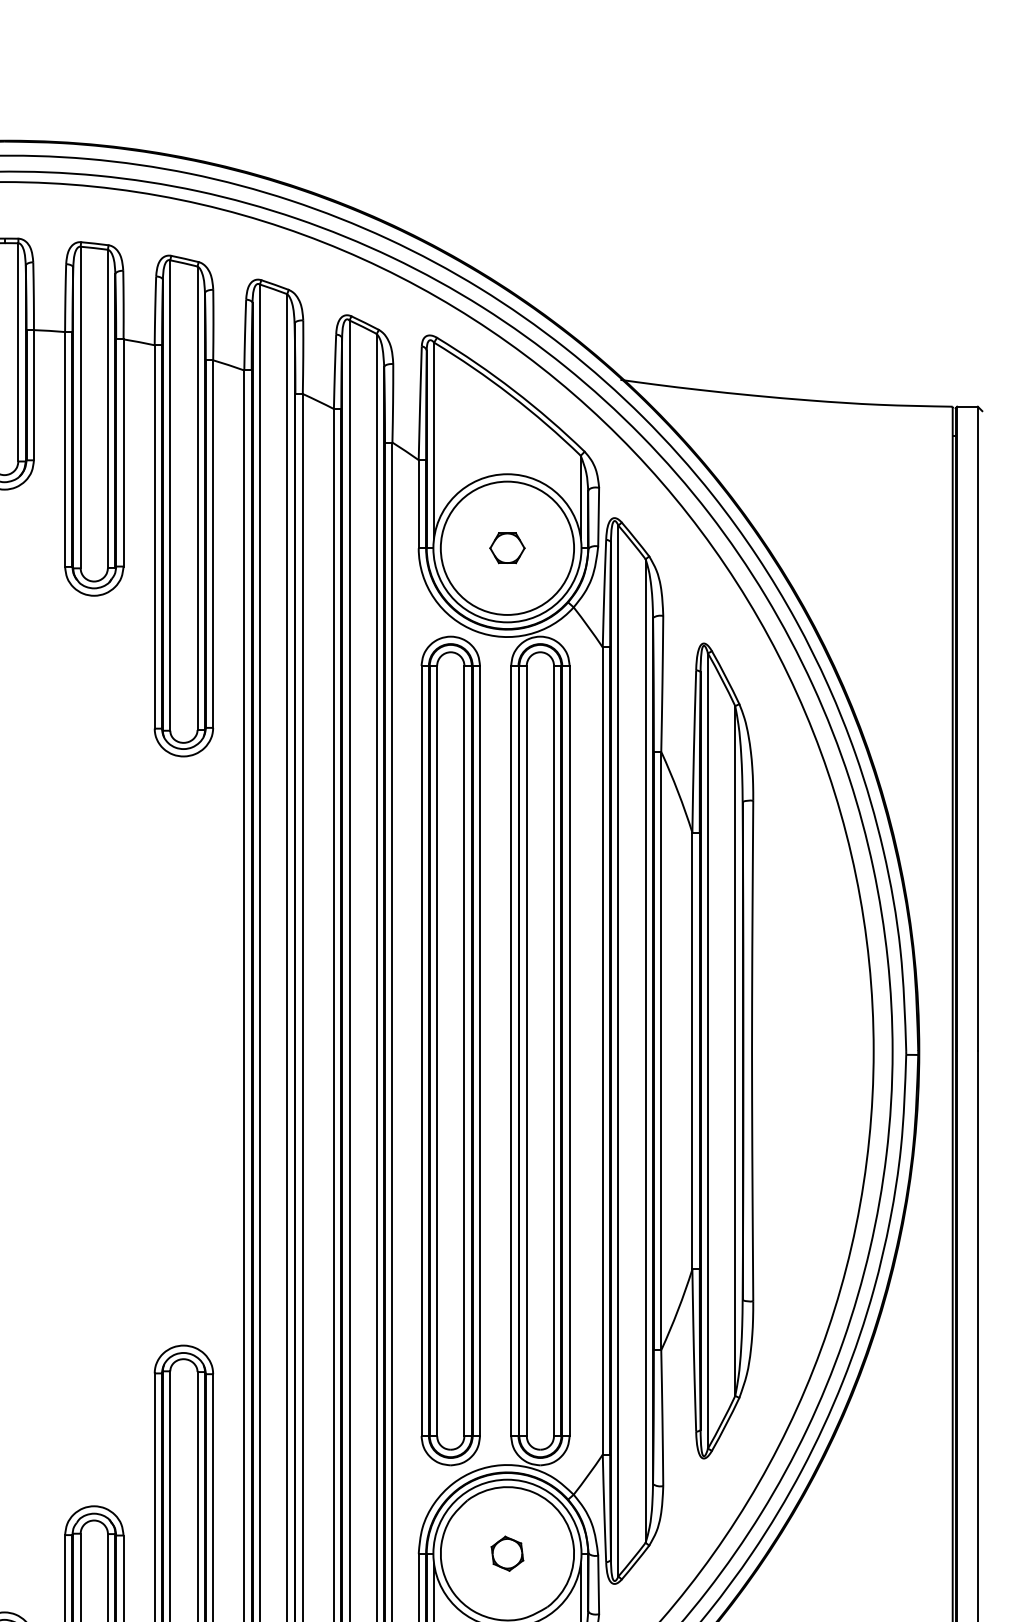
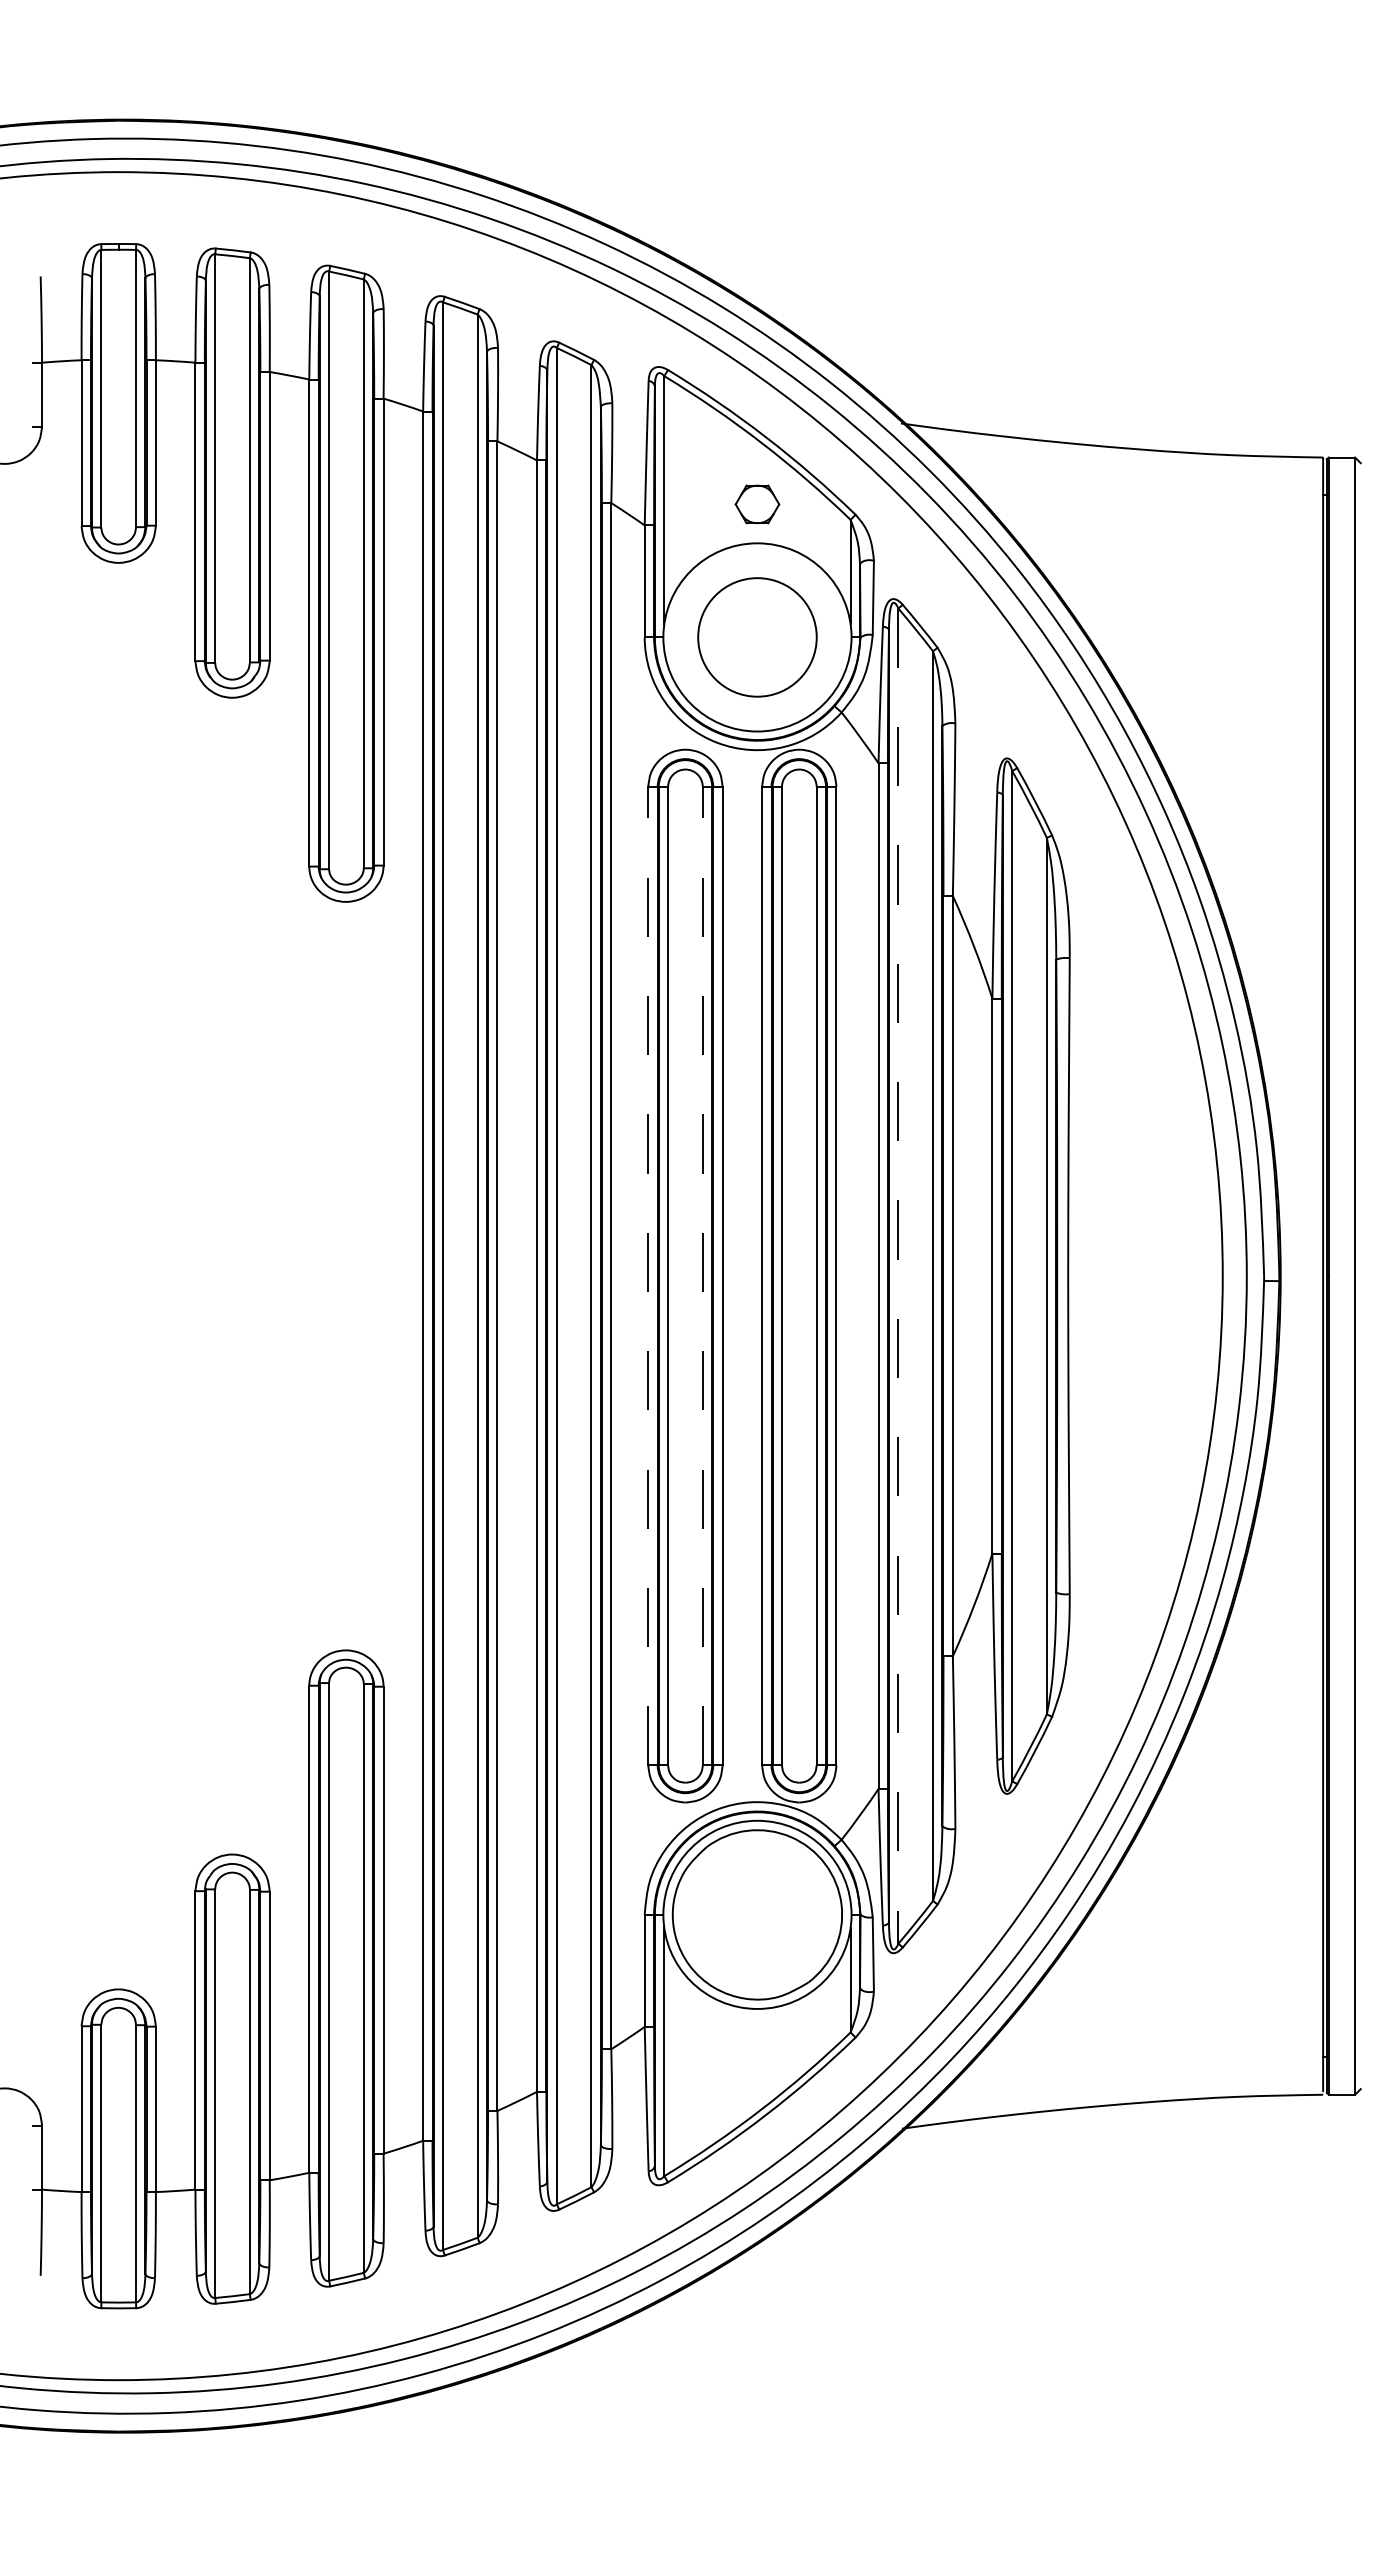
circle: (507, 548) -> (757, 637), size x0.7
part: (507, 548) -> (757, 504), moved
line: (421, 1050) -> (648, 1275), solid -> dashed
line: (464, 1050) -> (702, 1275), solid -> dashed
line: (618, 1051) -> (898, 1276), solid -> dashed
part: (507, 1553) -> (757, 1914), removed

